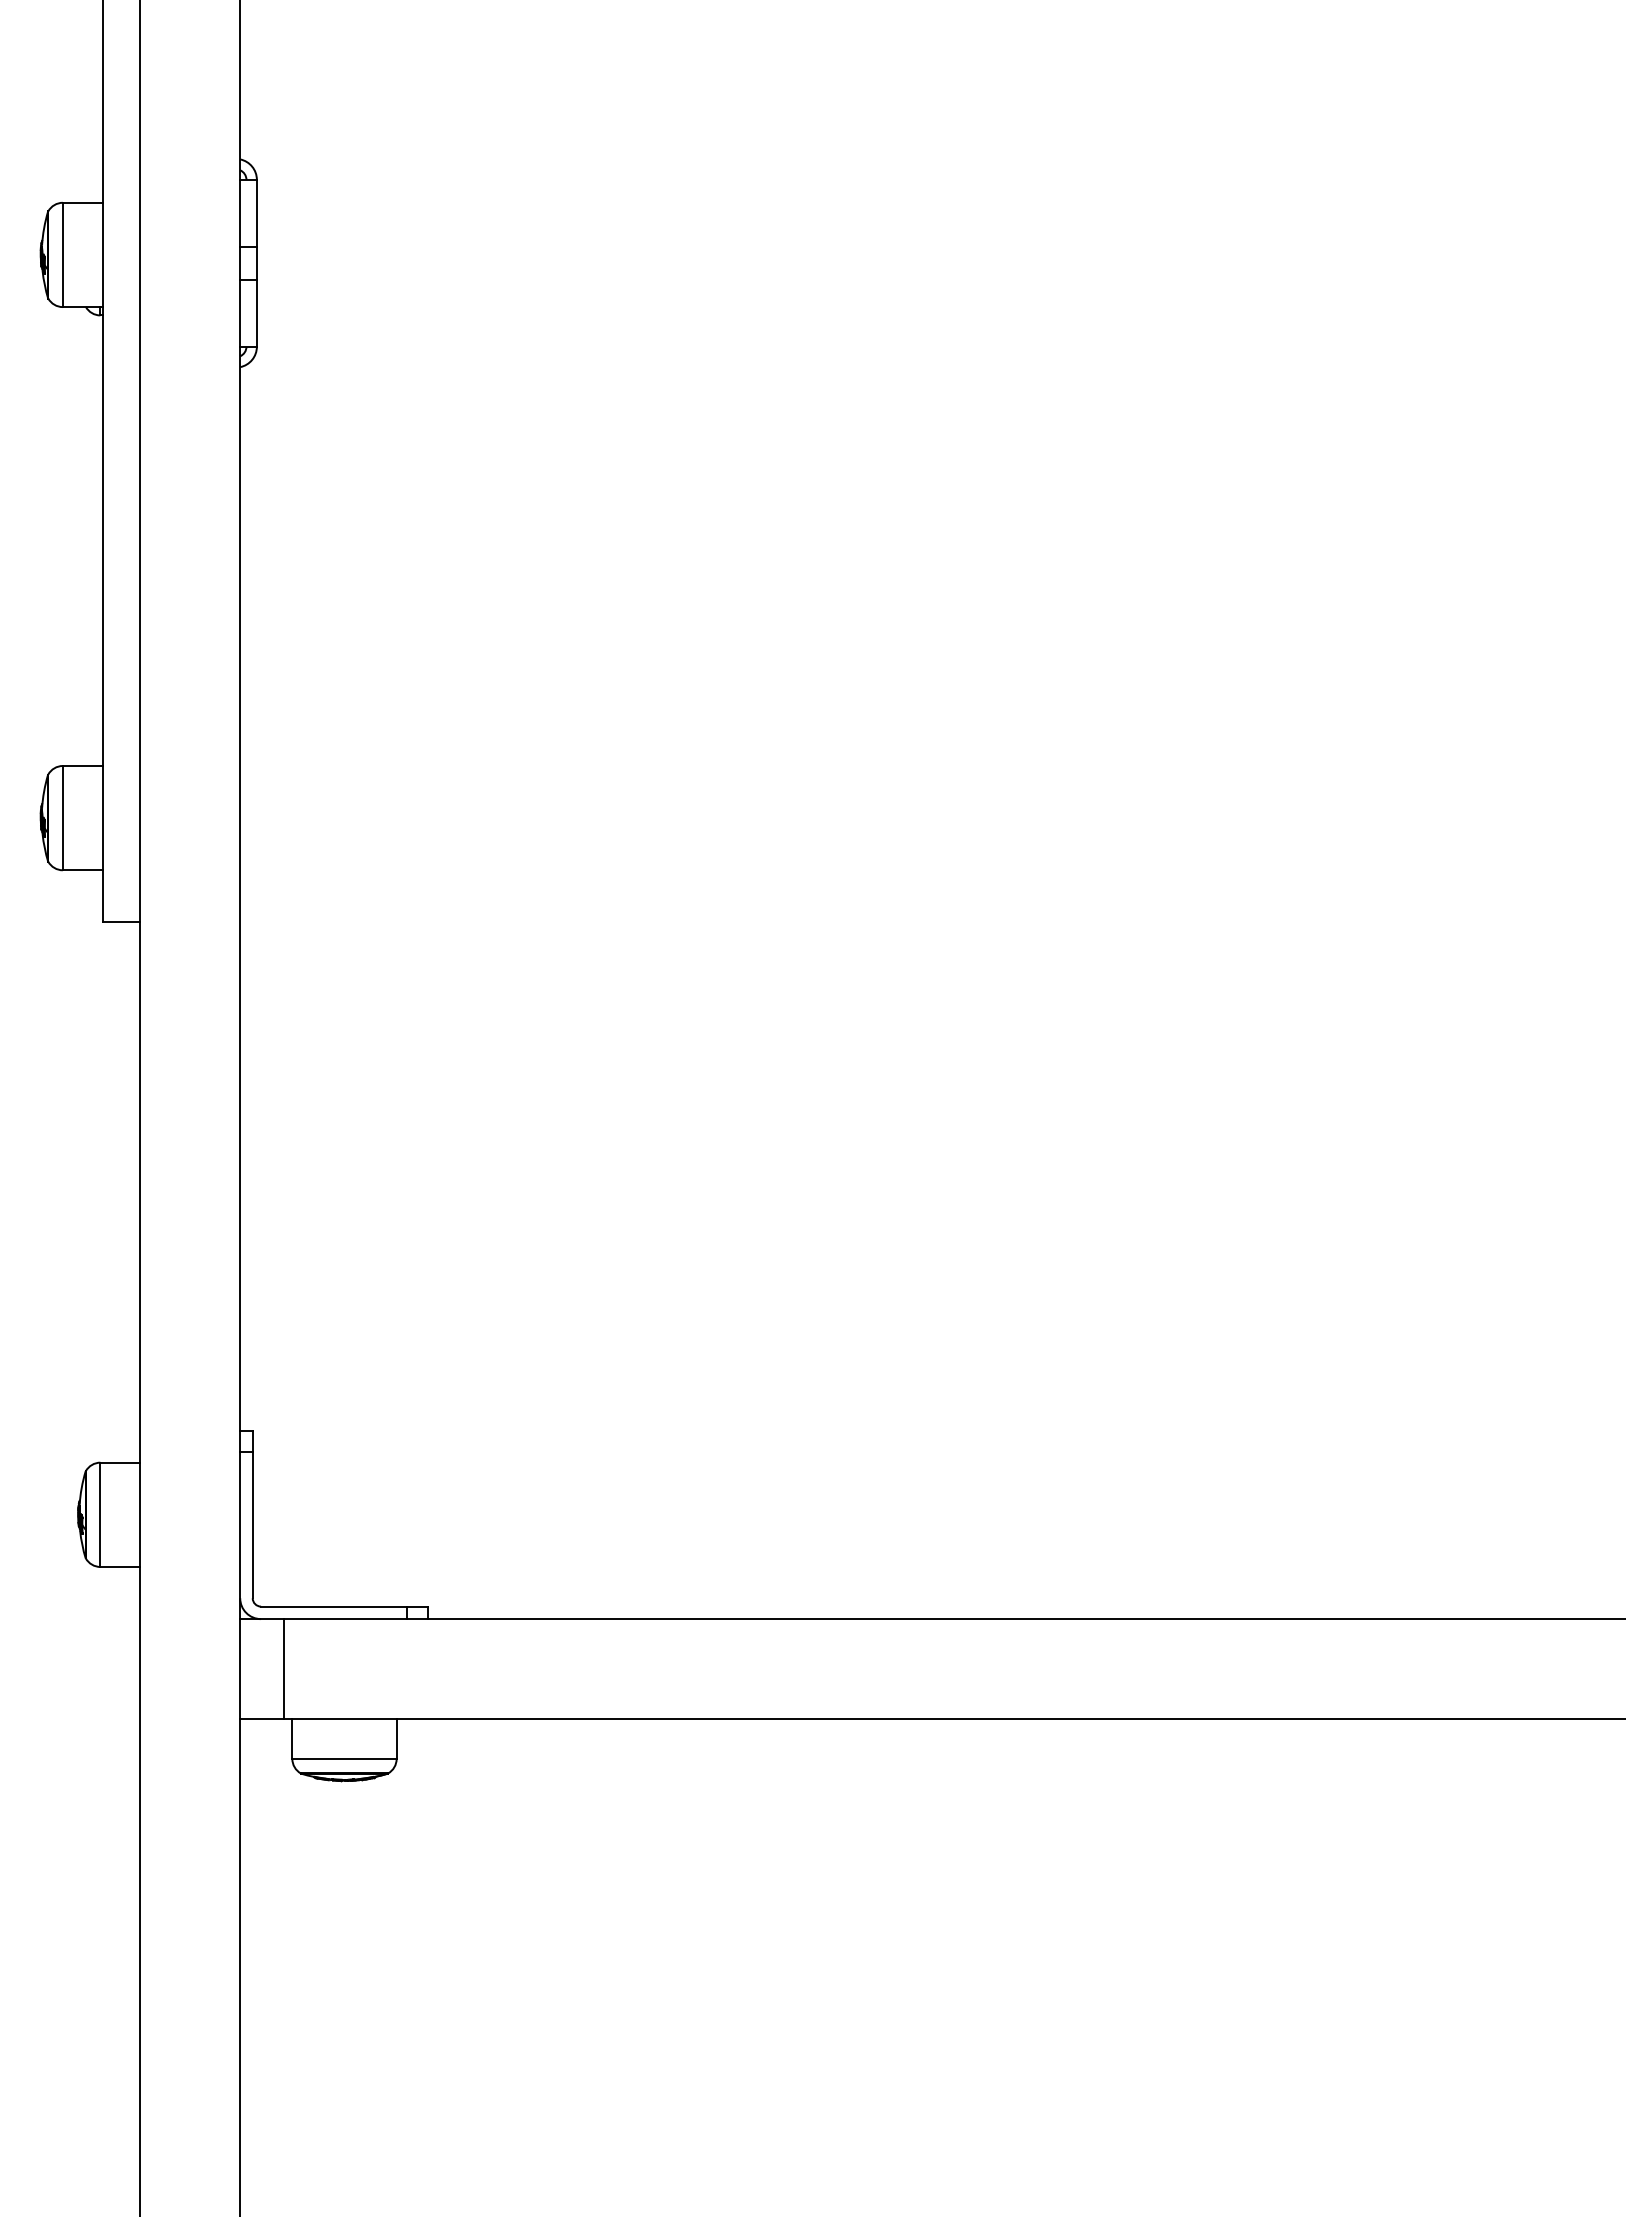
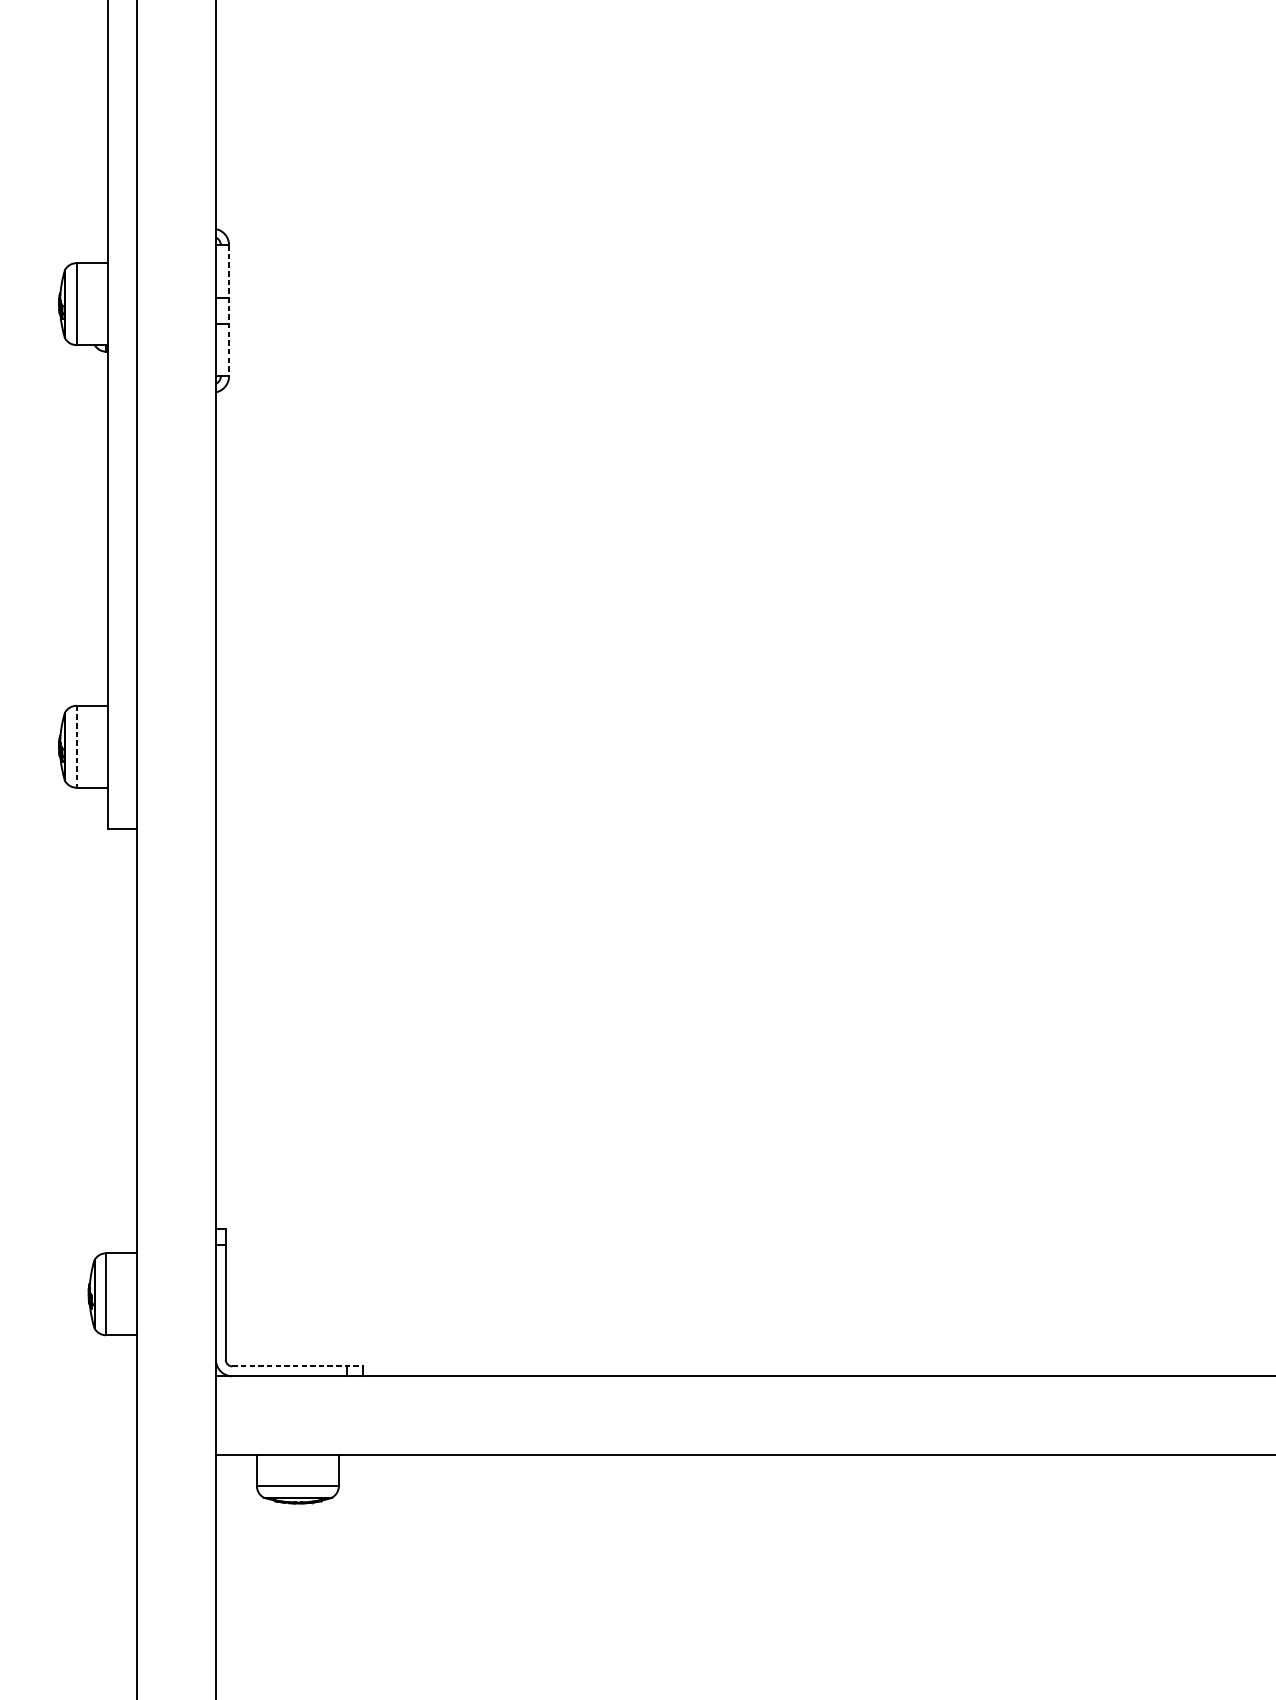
line: (256, 263) -> (228, 310), solid -> dashed
line: (62, 818) -> (76, 747), solid -> dashed
line: (345, 1606) -> (298, 1366), solid -> dashed
line: (283, 1669) -> (249, 1415), removed

